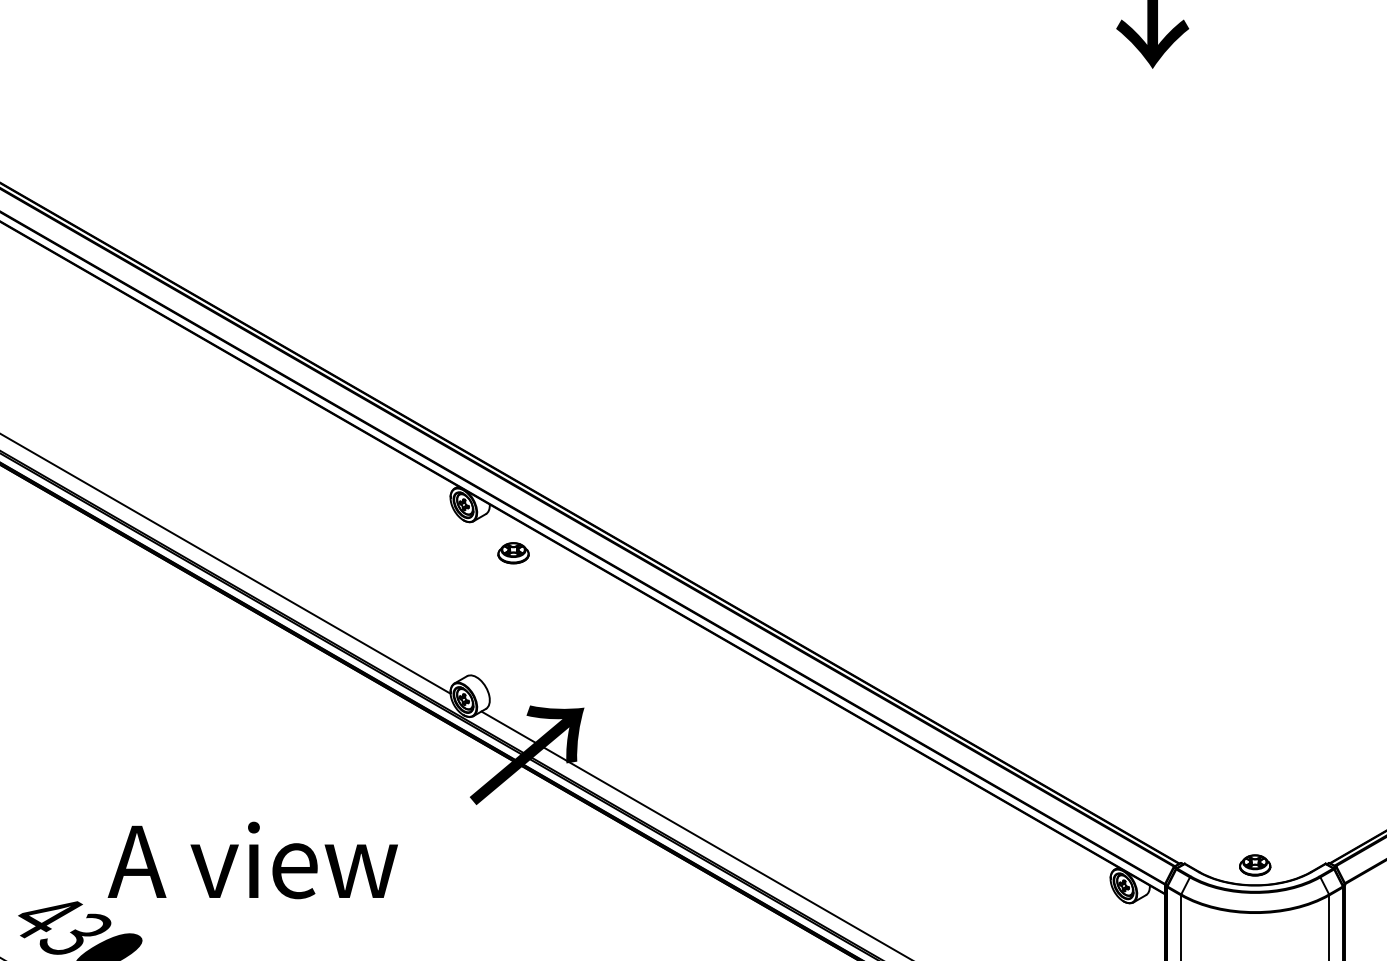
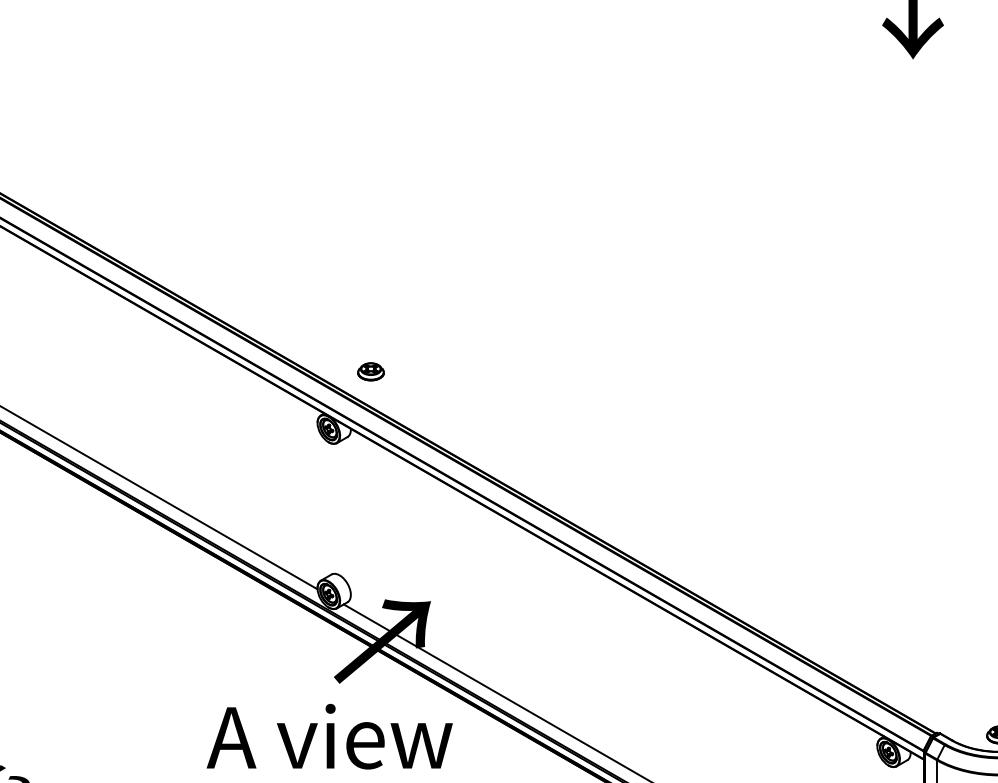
part: (513, 553) -> (370, 372), moved
text: (252, 860) -> (329, 736), moved

